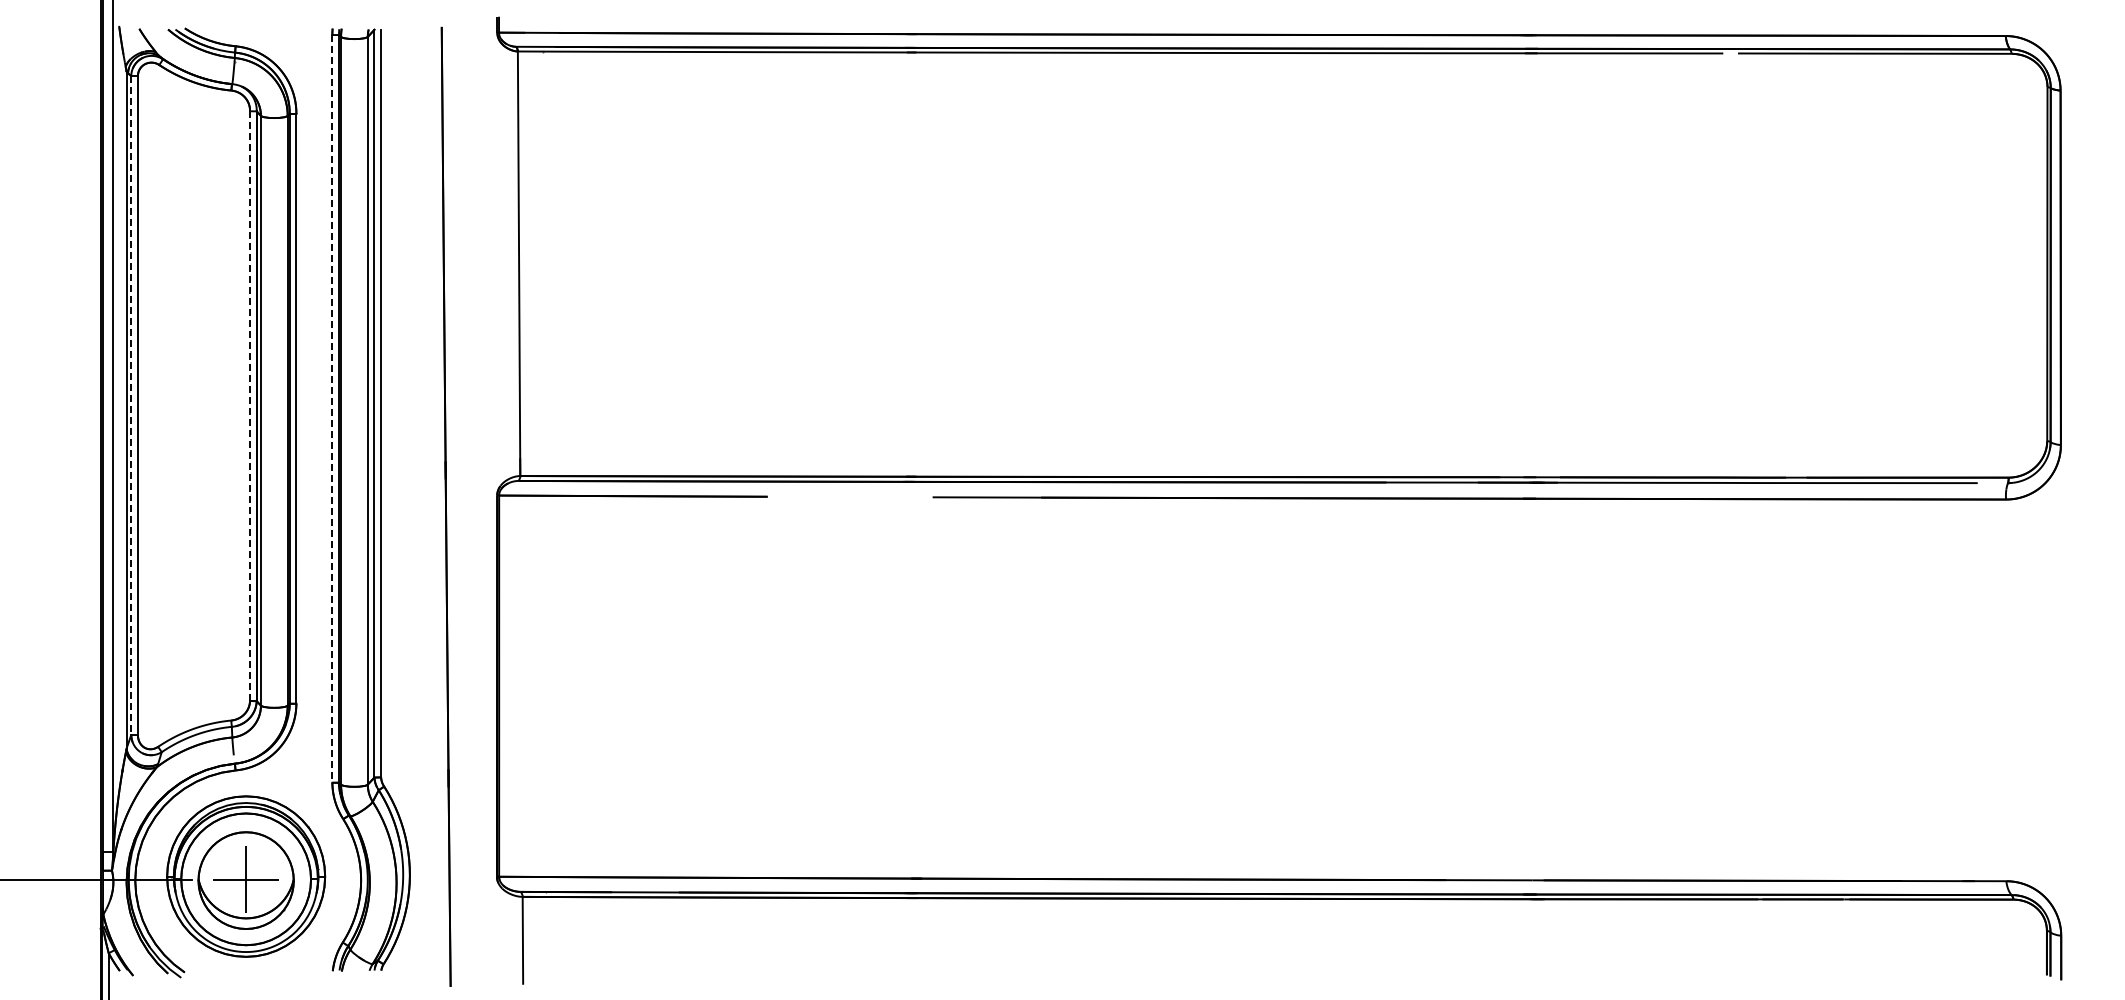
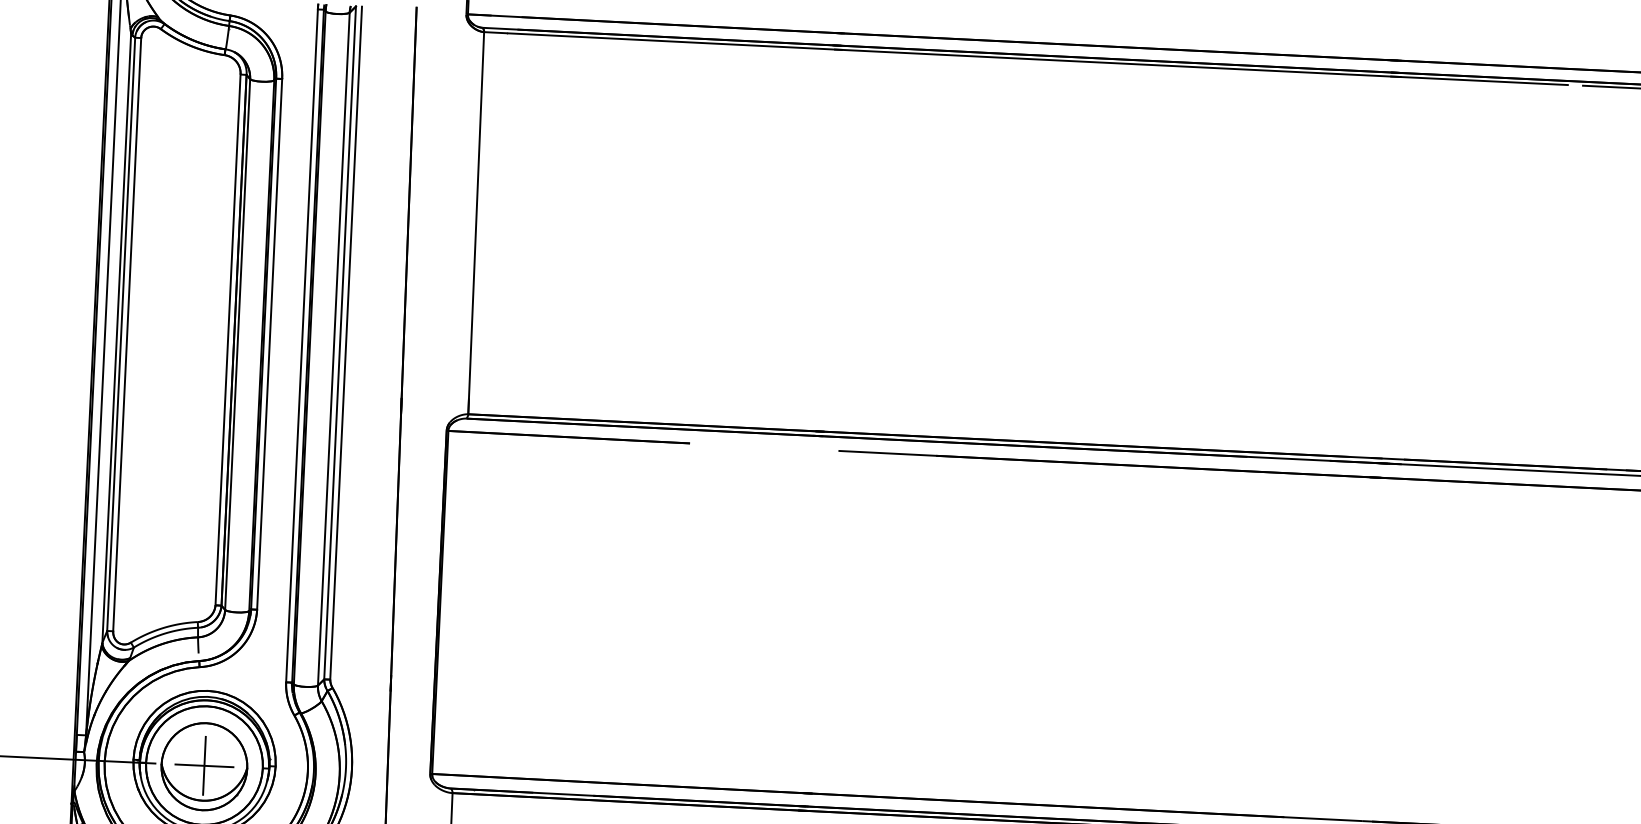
line: (131, 405) -> (121, 334), dashed -> solid
line: (250, 406) -> (228, 340), dashed -> solid
line: (332, 408) -> (302, 345), dashed -> solid

